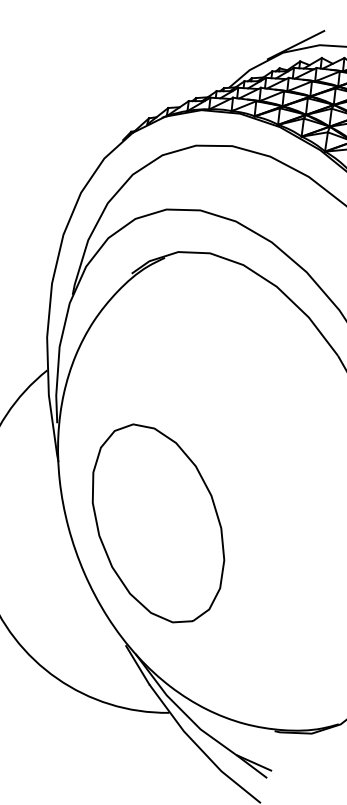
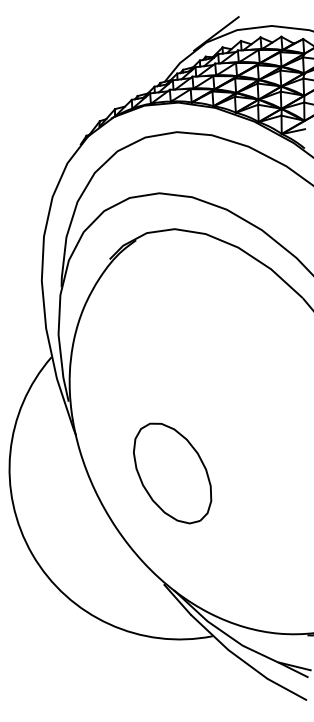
part: (157, 524) -> (172, 473), size x0.6

